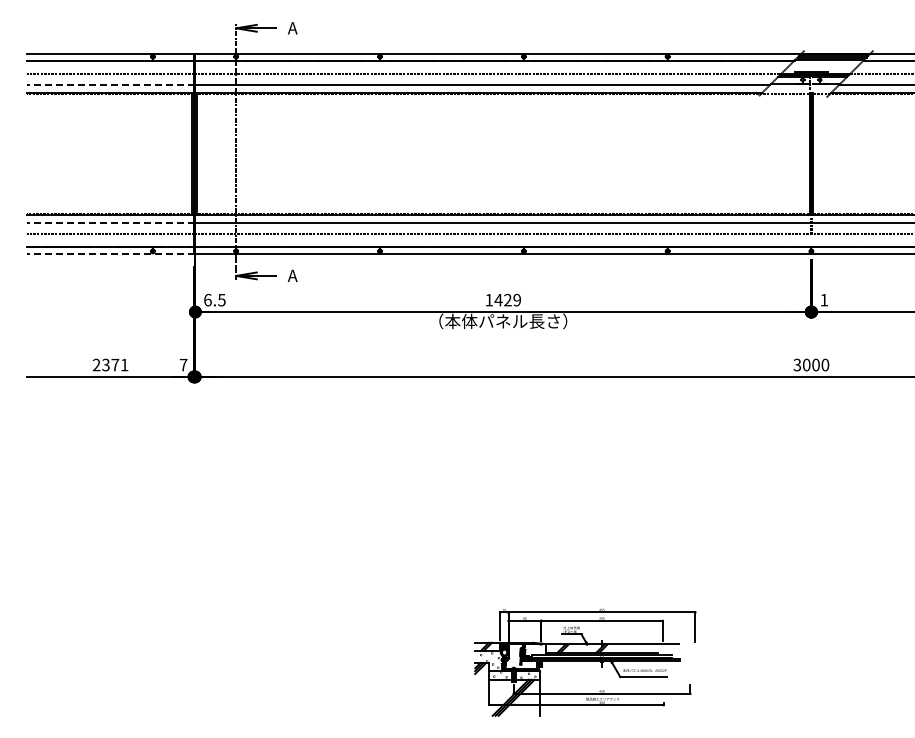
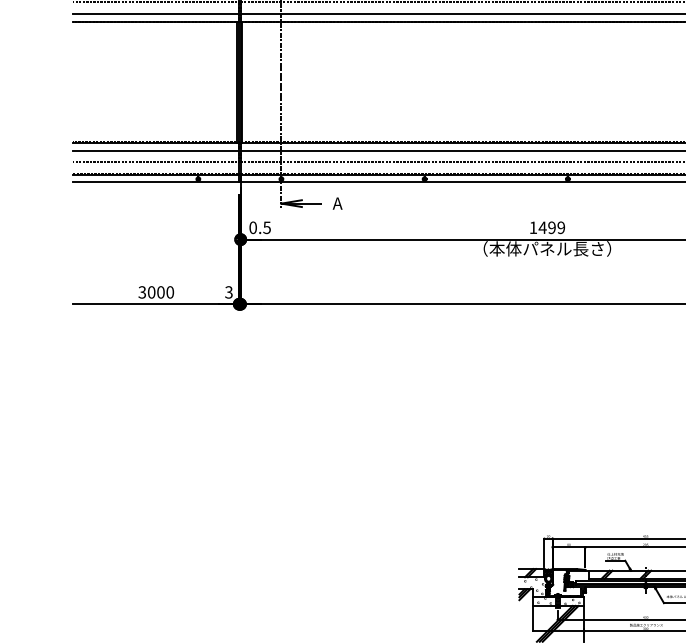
line: (111, 85) -> (157, 13), dashed -> solid
line: (111, 222) -> (157, 150), dashed -> solid
line: (111, 254) -> (157, 182), dashed -> solid
text: (207, 299) -> (252, 227), 6.5 -> 0.5
text: (507, 300) -> (551, 228), 1429 -> 1499
text: (110, 364) -> (156, 291), 2371 -> 3000
text: (183, 364) -> (228, 291), 7 -> 3

